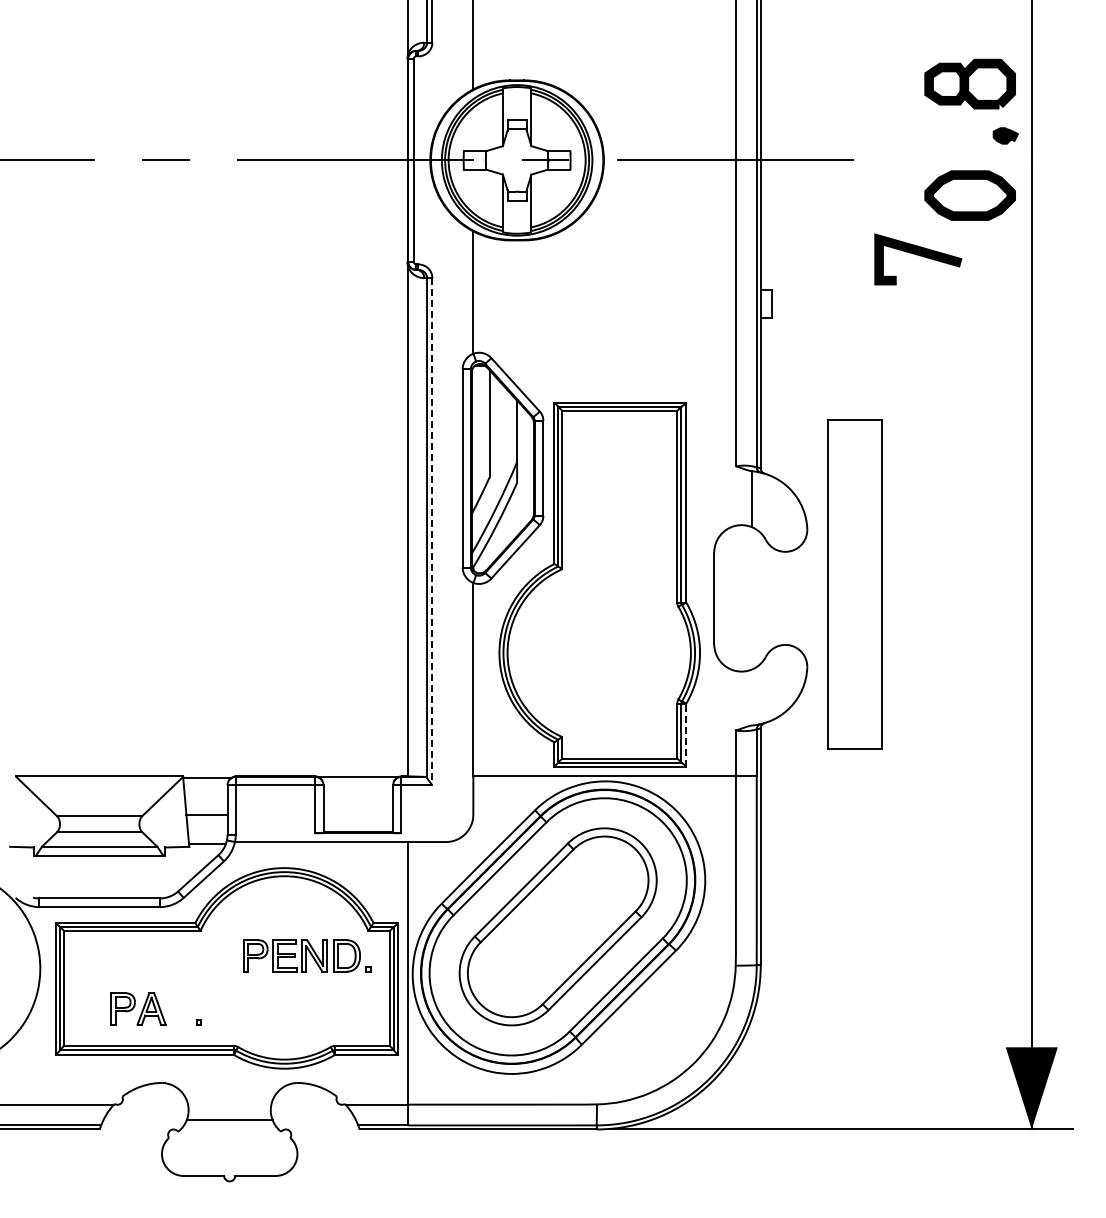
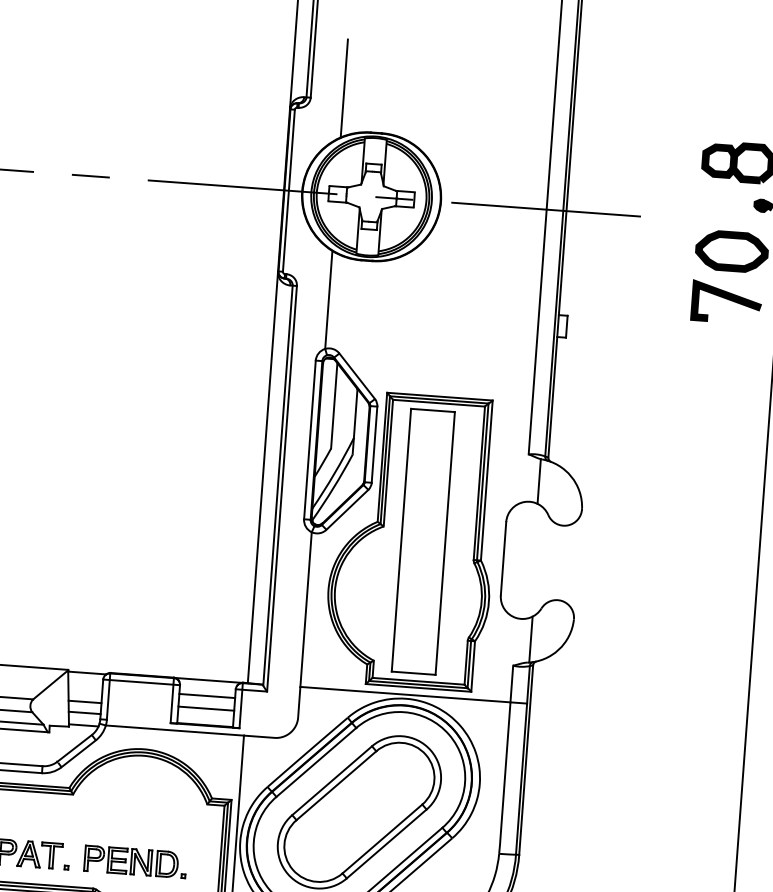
line: (920, 256) -> (728, 300), moved
line: (432, 531) -> (282, 488), dashed -> solid
part: (854, 584) -> (422, 541), moved
line: (755, 696) -> (530, 639), added
line: (686, 735) -> (473, 666), dashed -> solid
line: (358, 796) -> (207, 696), added
line: (358, 811) -> (206, 708), added
line: (207, 828) -> (84, 713), added
part: (307, 955) -> (135, 861), moved
part: (179, 1008) -> (51, 855), added

